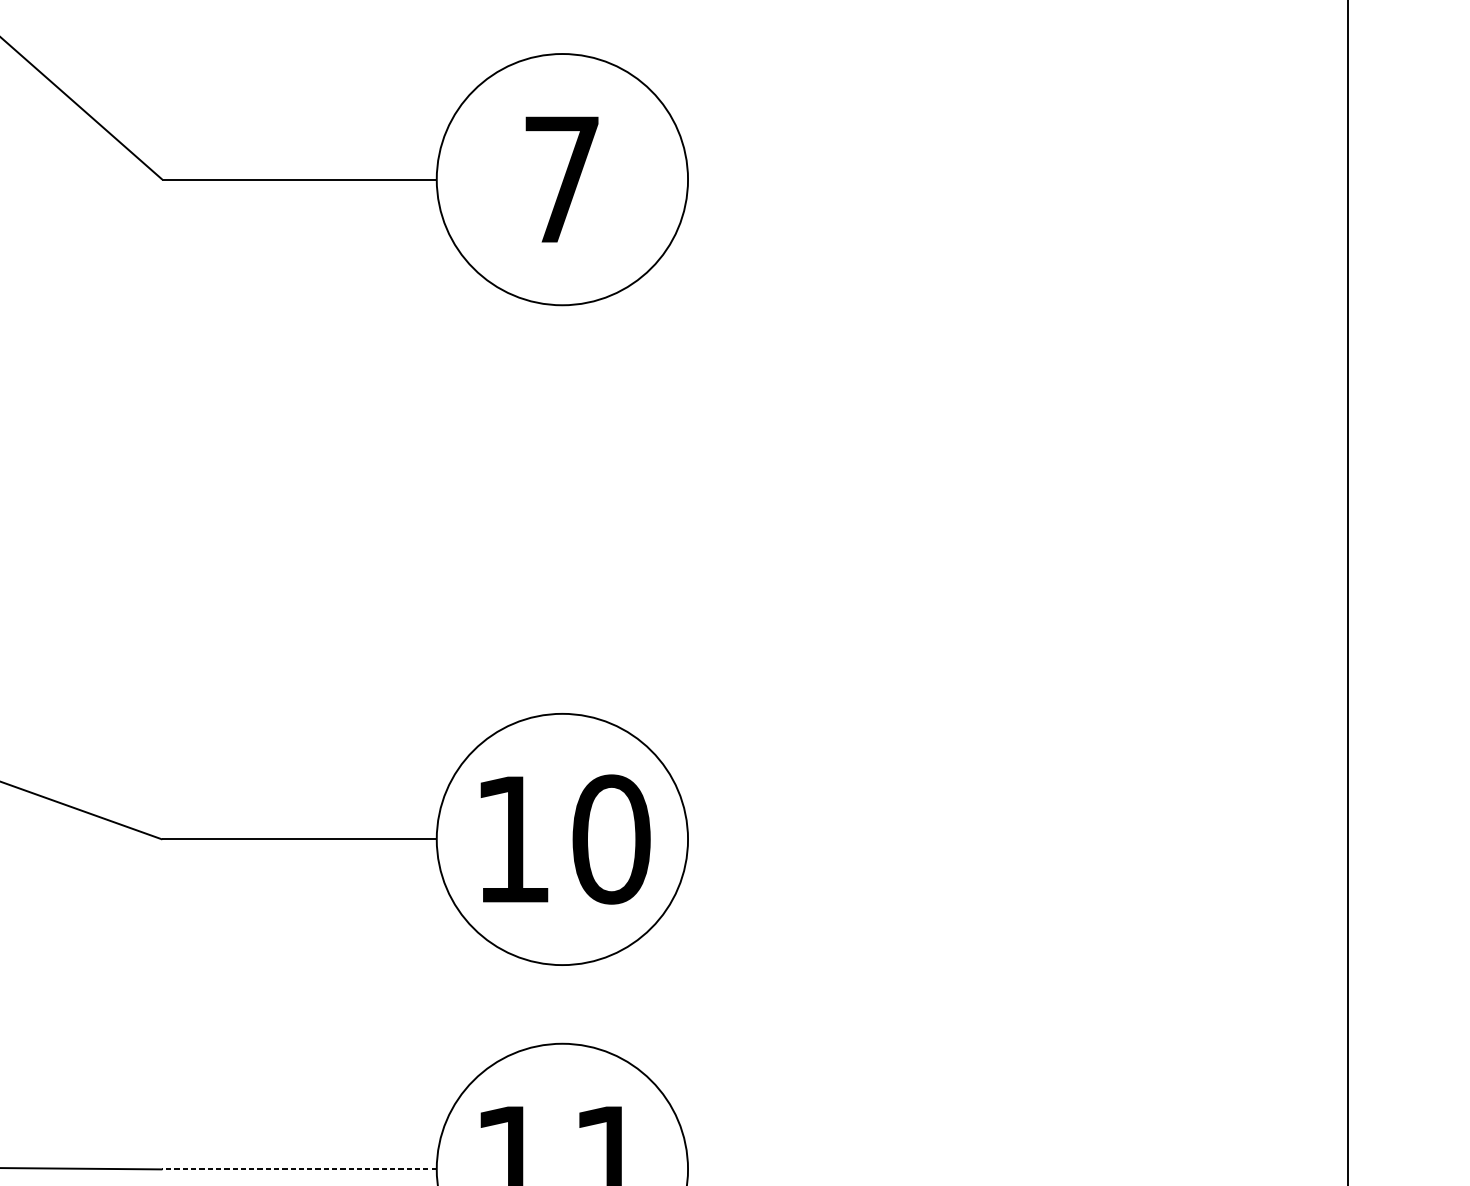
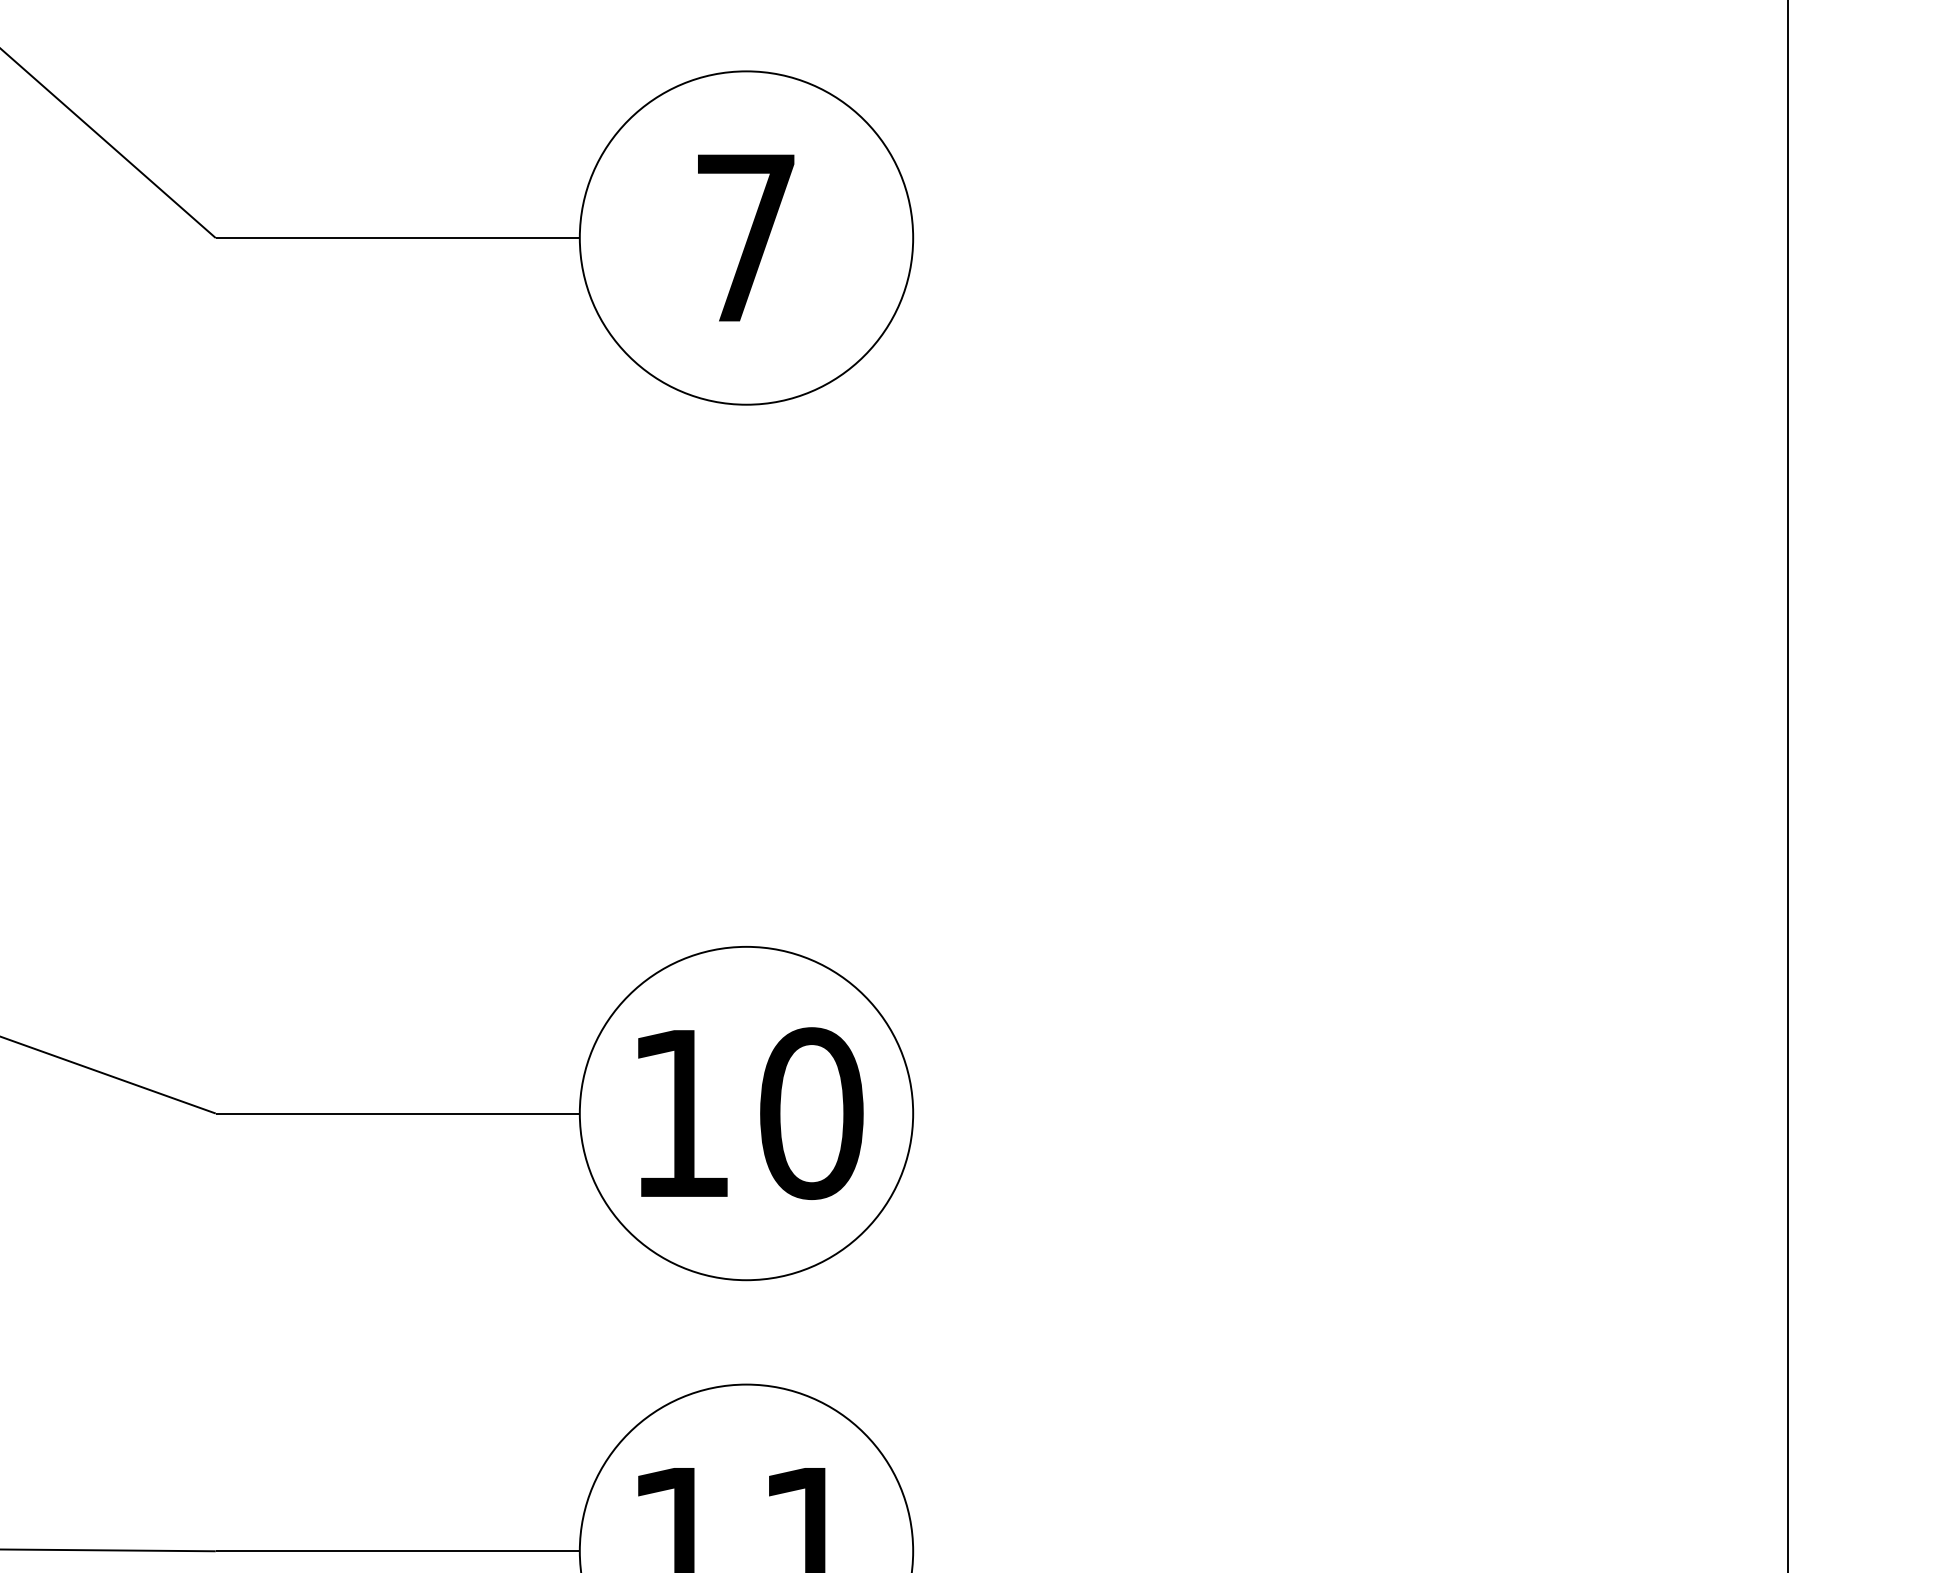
line: (299, 1169) -> (397, 1551), dashed -> solid

